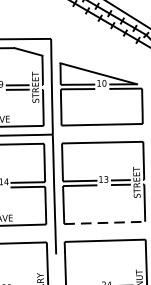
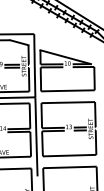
line: (104, 222) -> (69, 155), dashed -> solid

